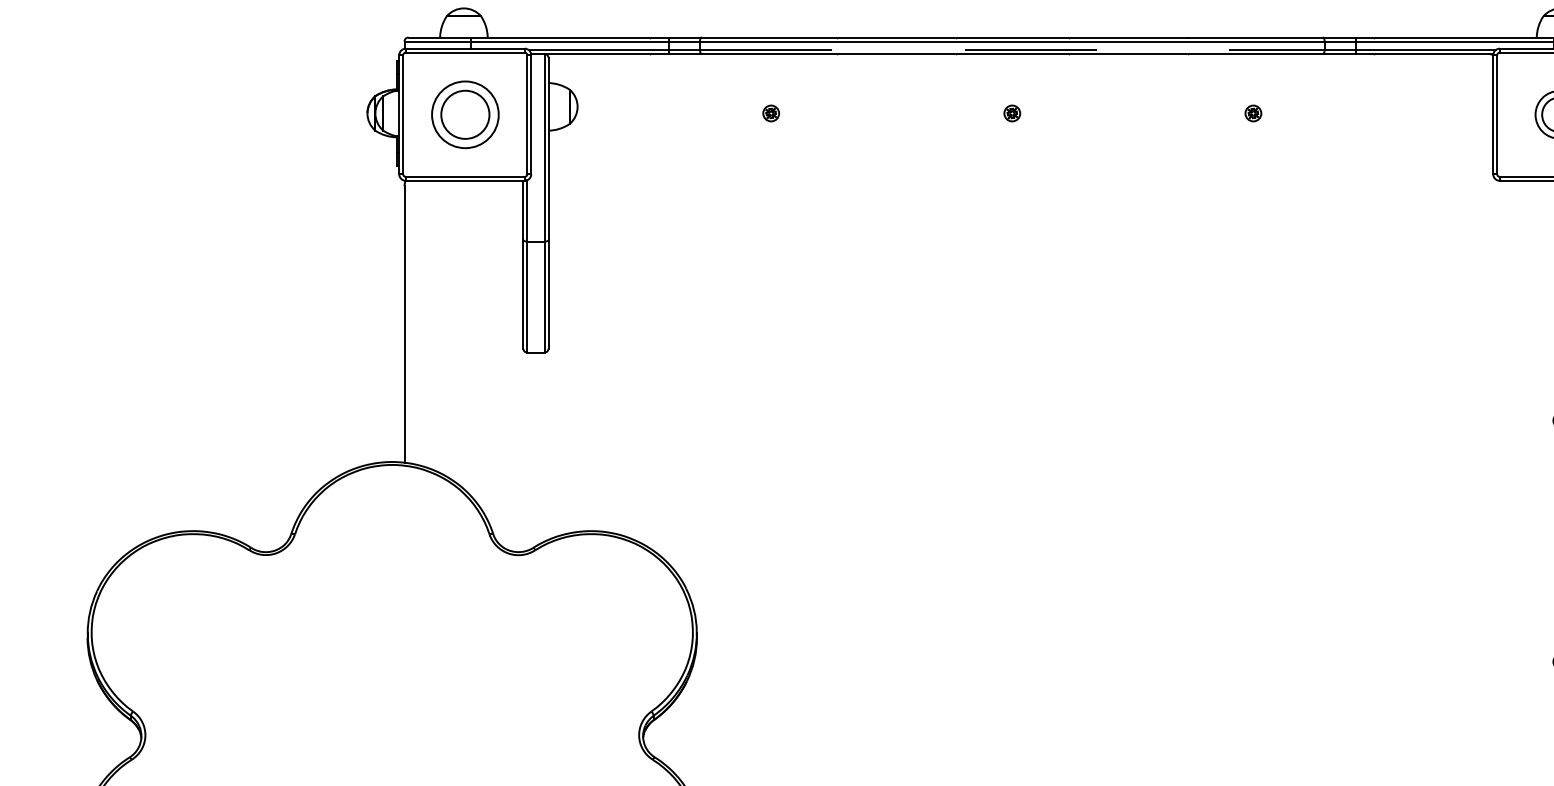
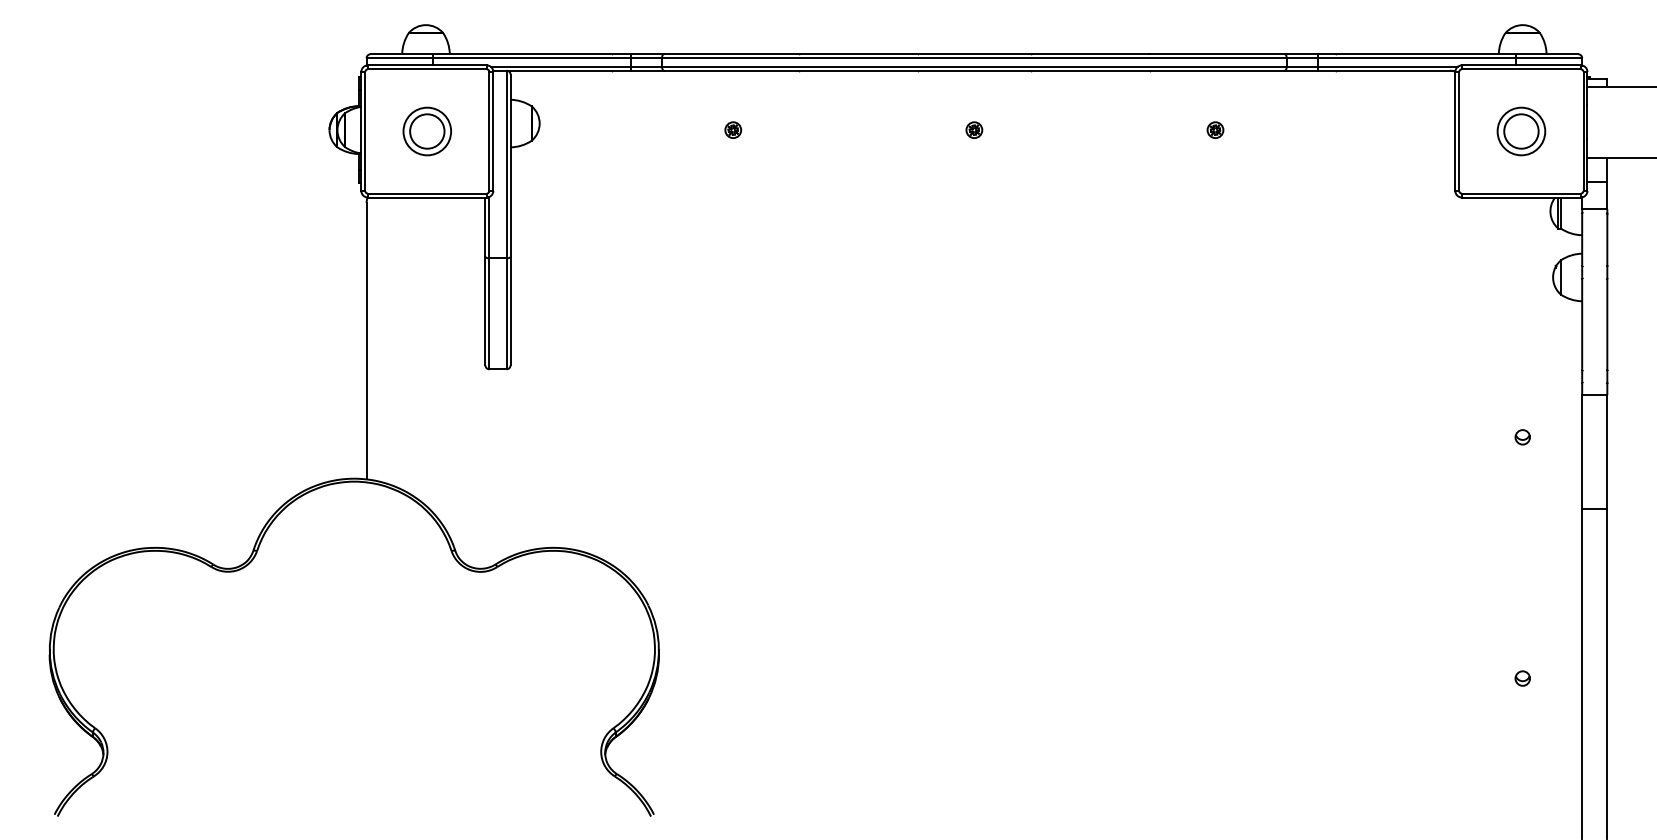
line: (1012, 49) -> (974, 66), dashed -> solid
part: (464, 114) -> (426, 131), size x0.71

